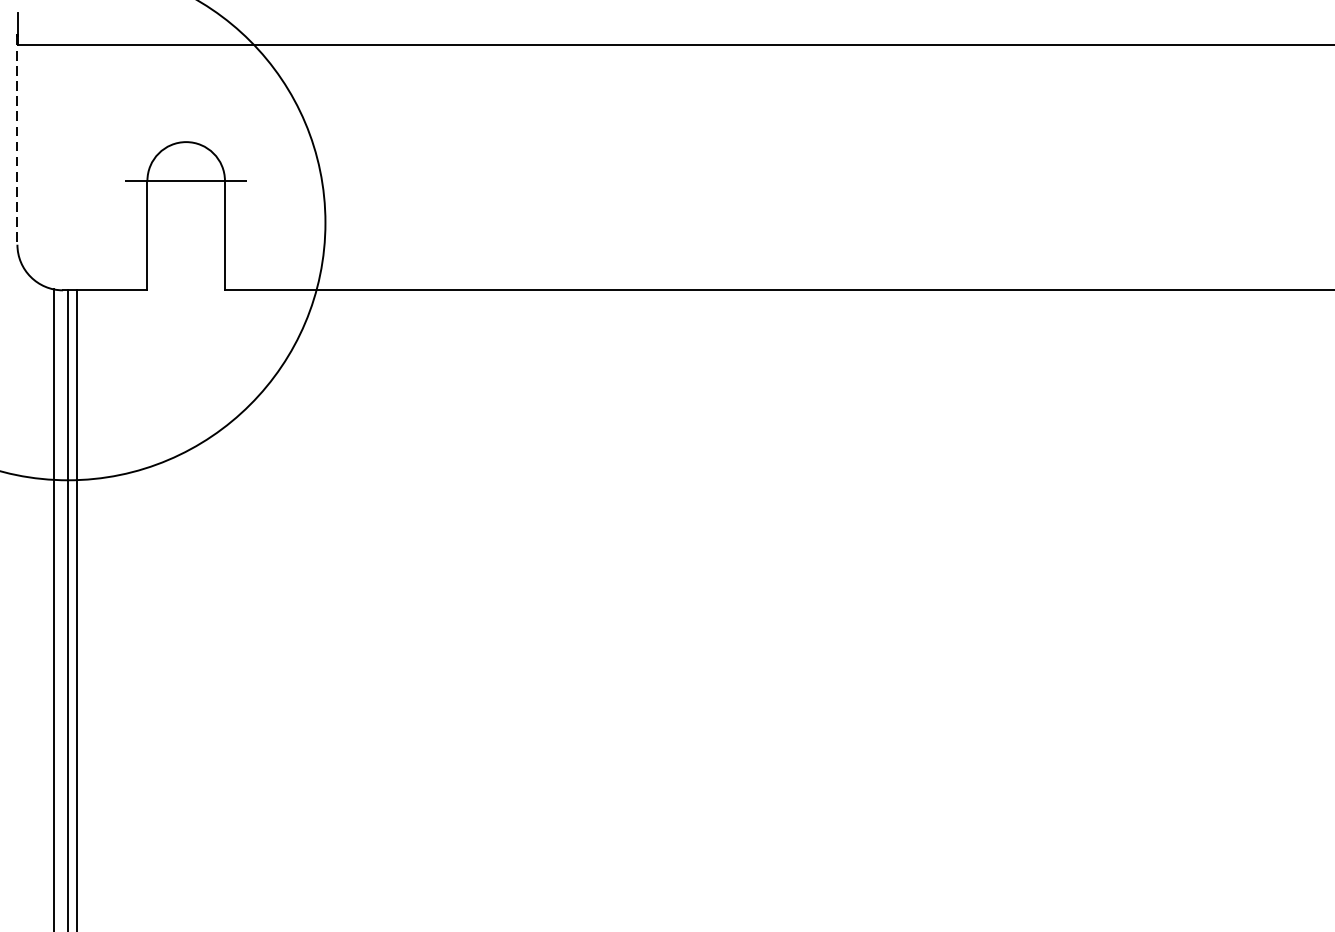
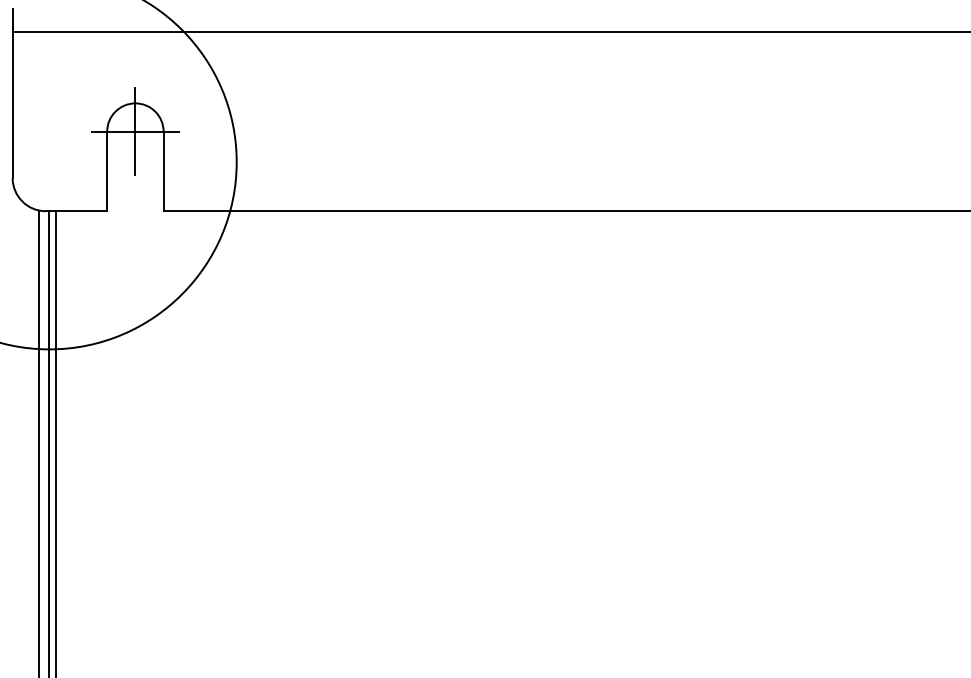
line: (17, 140) -> (12, 102), dashed -> solid
line: (186, 180) -> (135, 131), added

